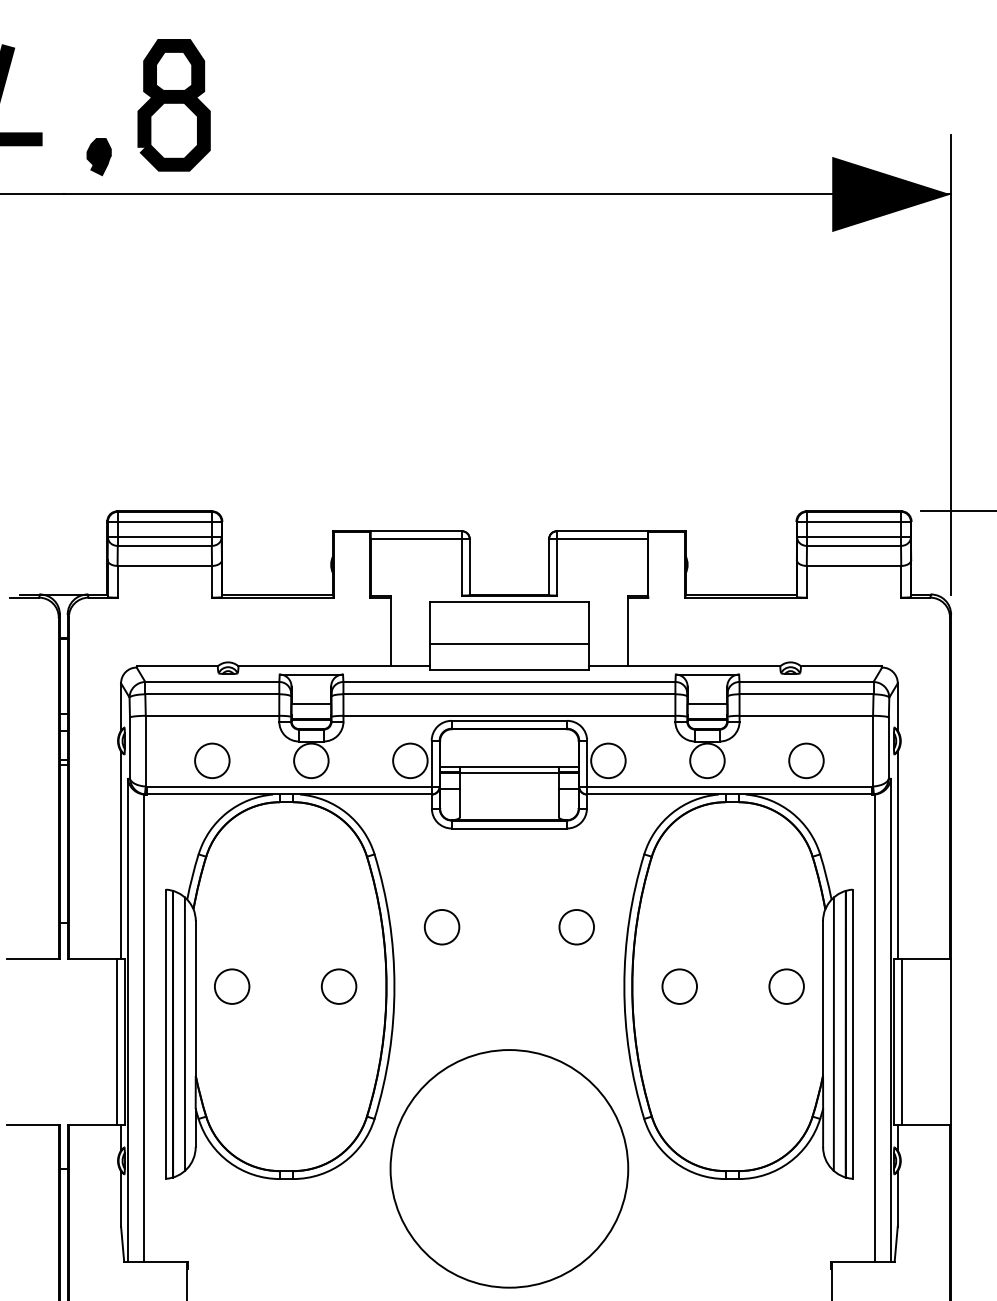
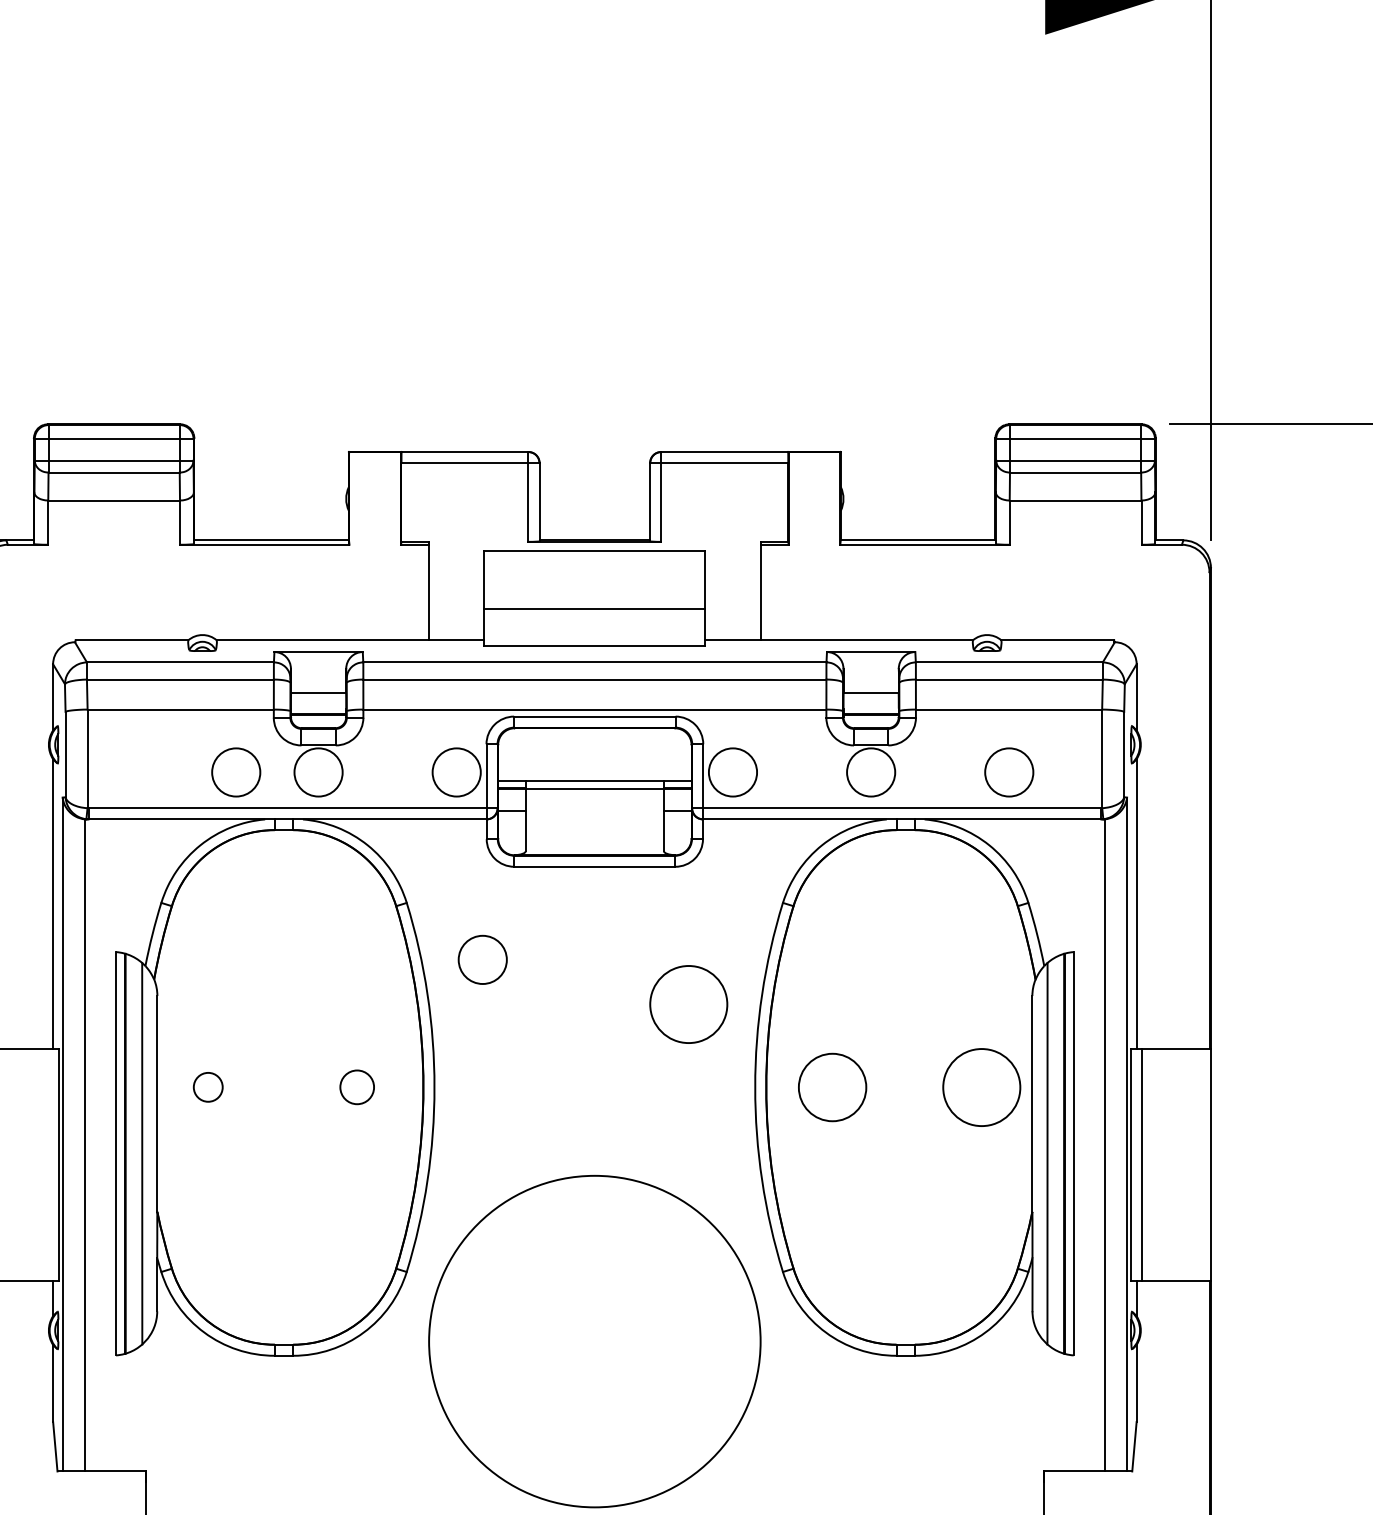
circle: (212, 760) -> (236, 771), moved
circle: (576, 926) -> (688, 1003), size x1.6
circle: (441, 927) -> (481, 960), moved
circle: (232, 986) -> (208, 1087), size x0.6
circle: (338, 986) -> (356, 1087), size x0.7
circle: (679, 986) -> (832, 1087), size x1.4
circle: (786, 986) -> (981, 1087), size x1.6
line: (117, 1041) -> (48, 1163), removed

